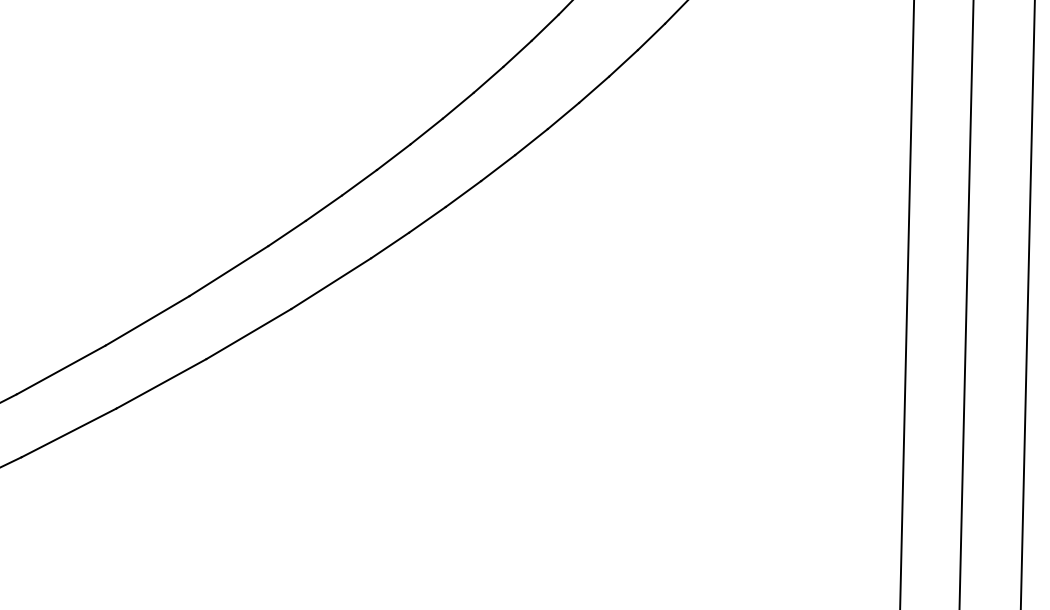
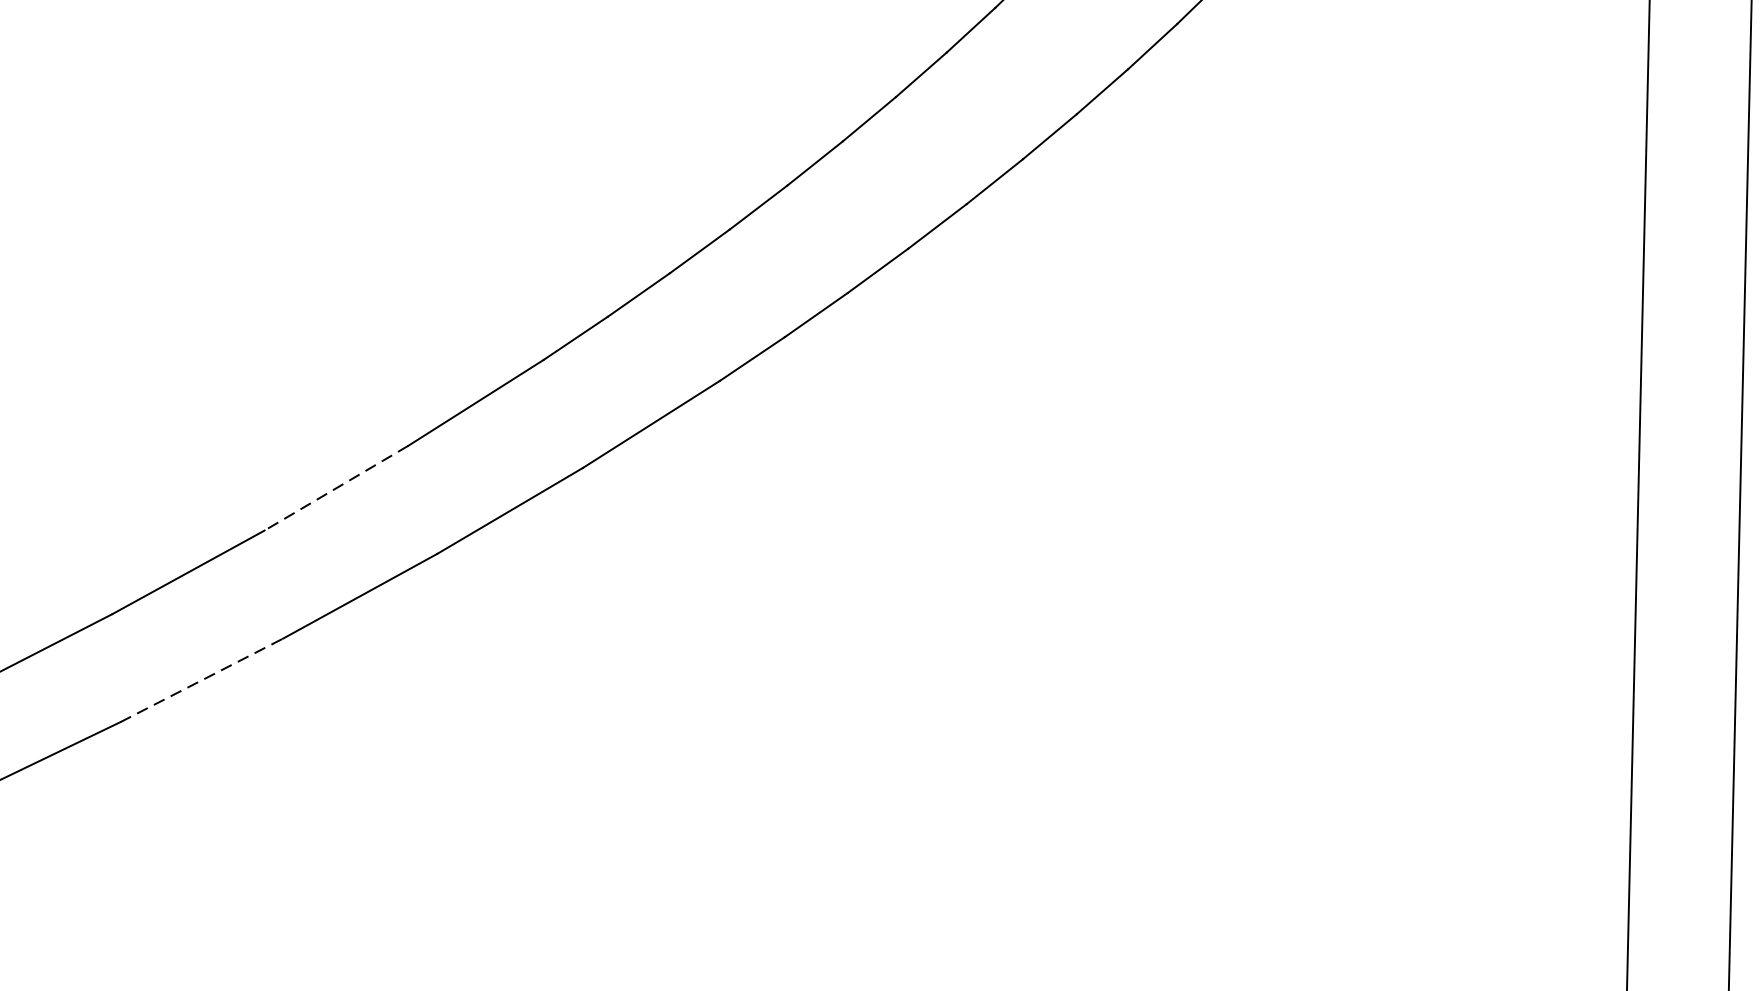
line: (147, 320) -> (336, 487), solid -> dashed
line: (69, 432) -> (202, 679), solid -> dashed

